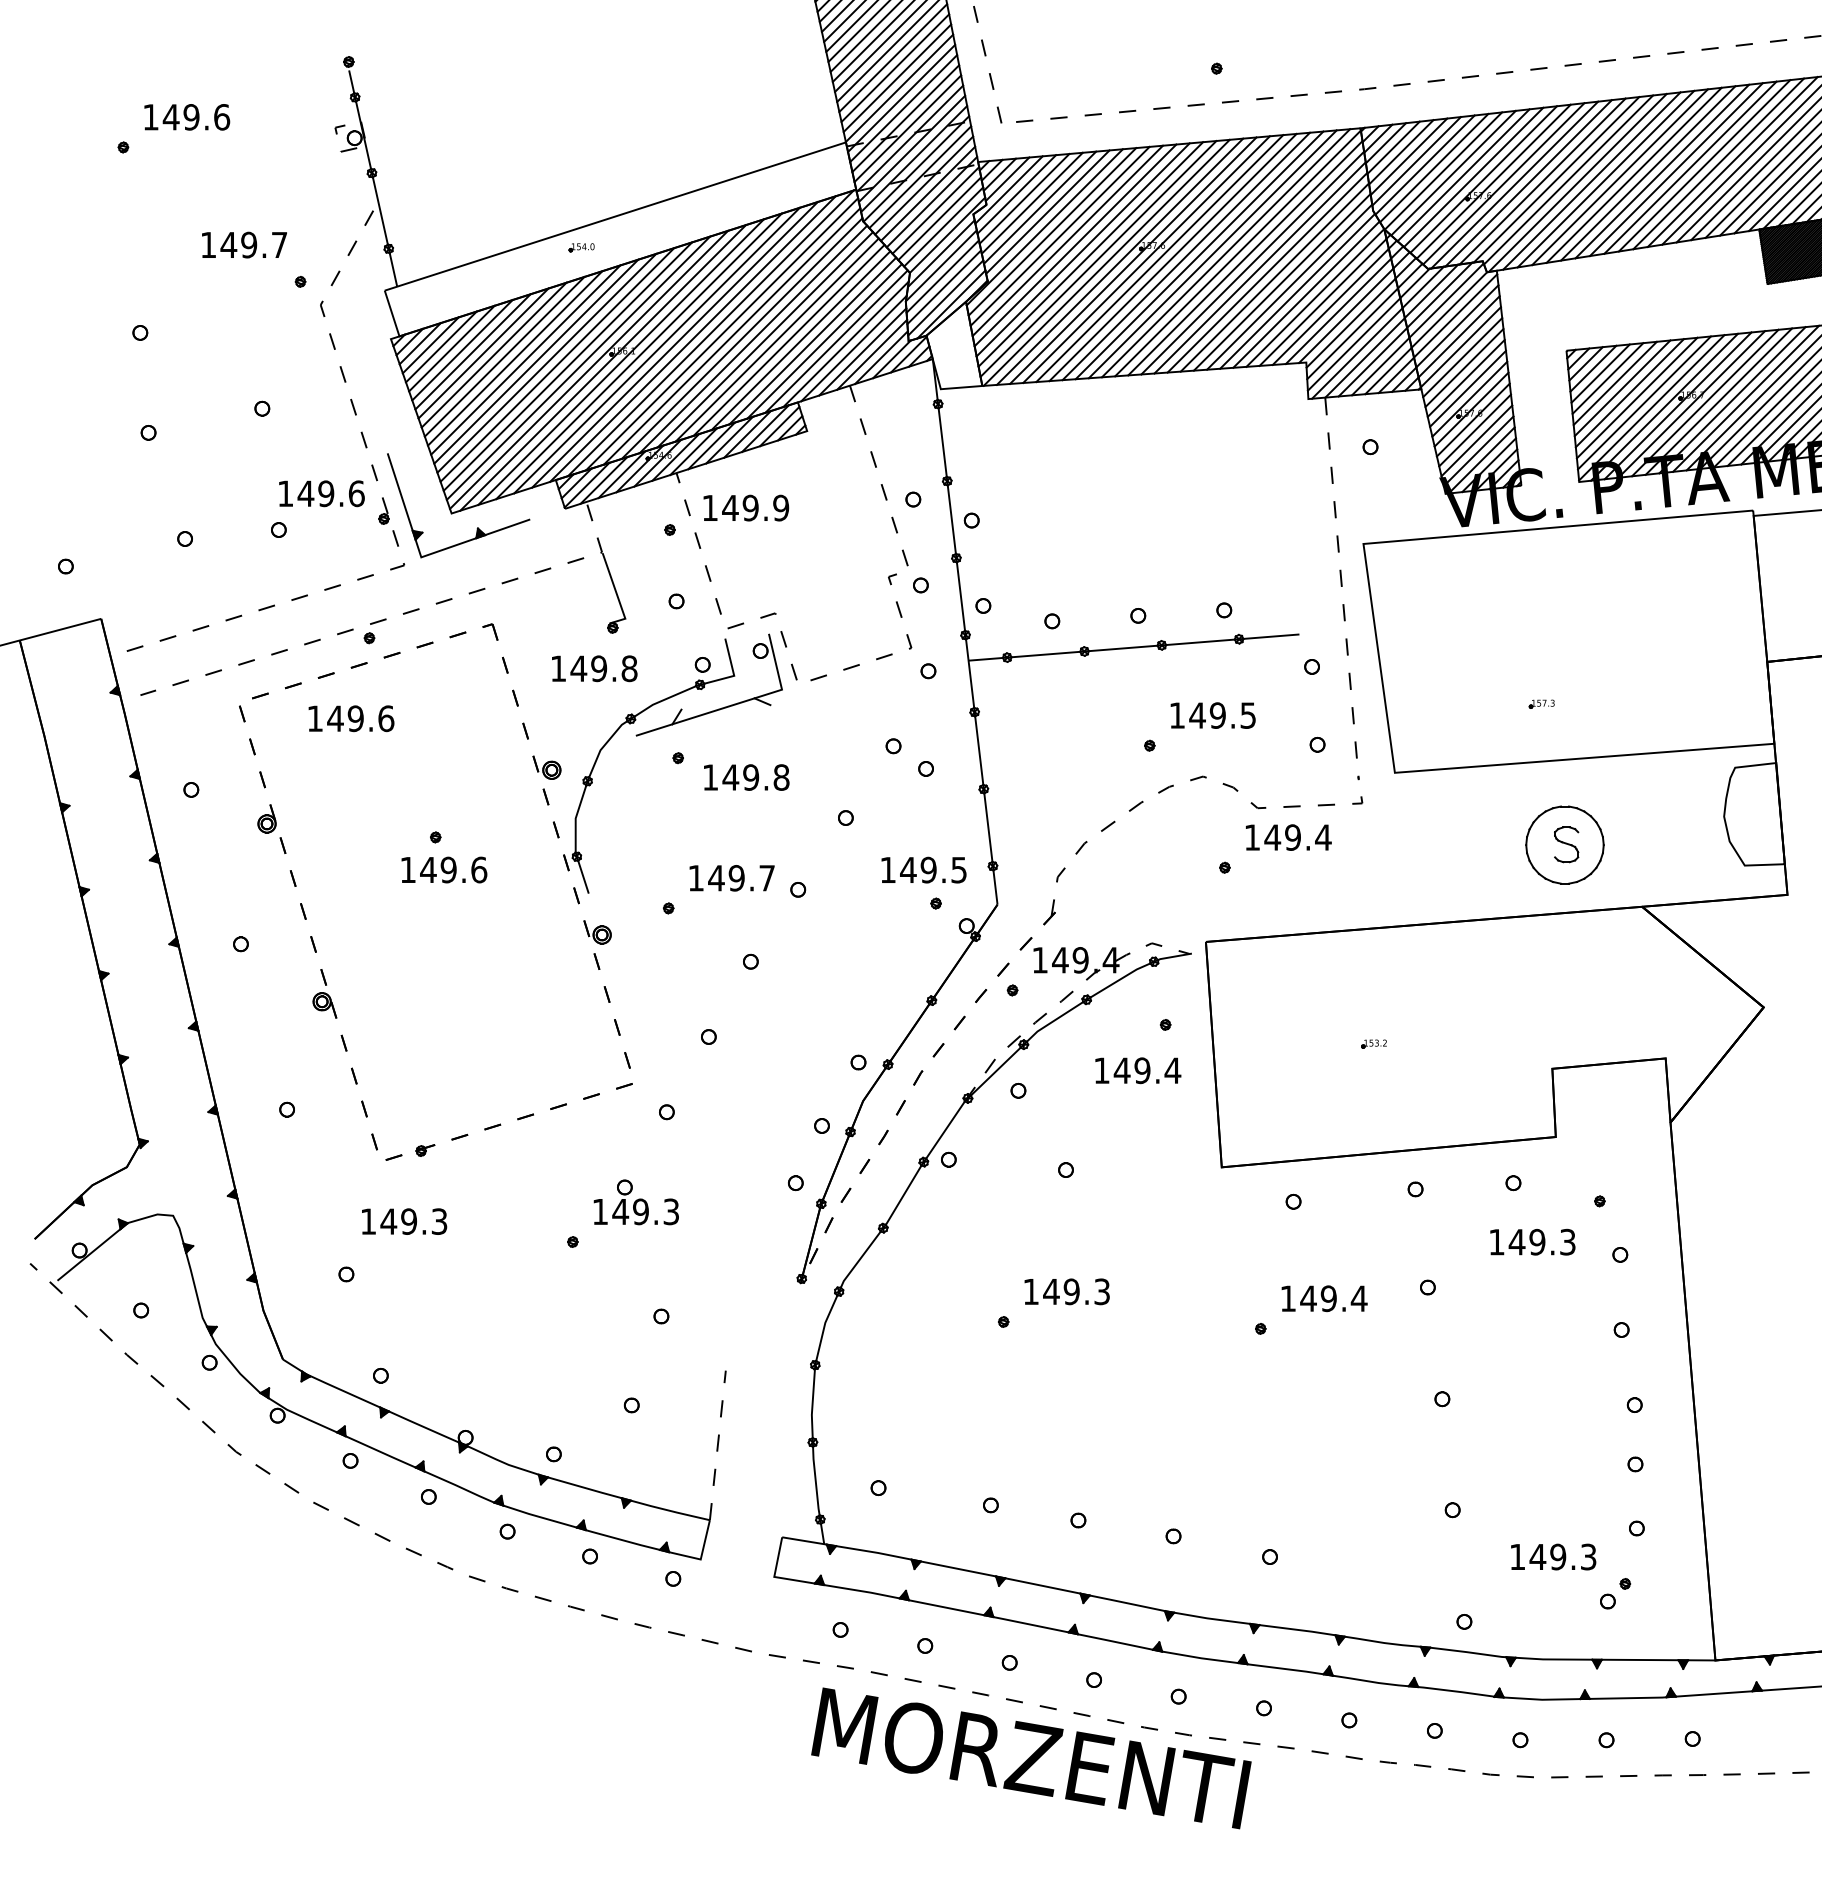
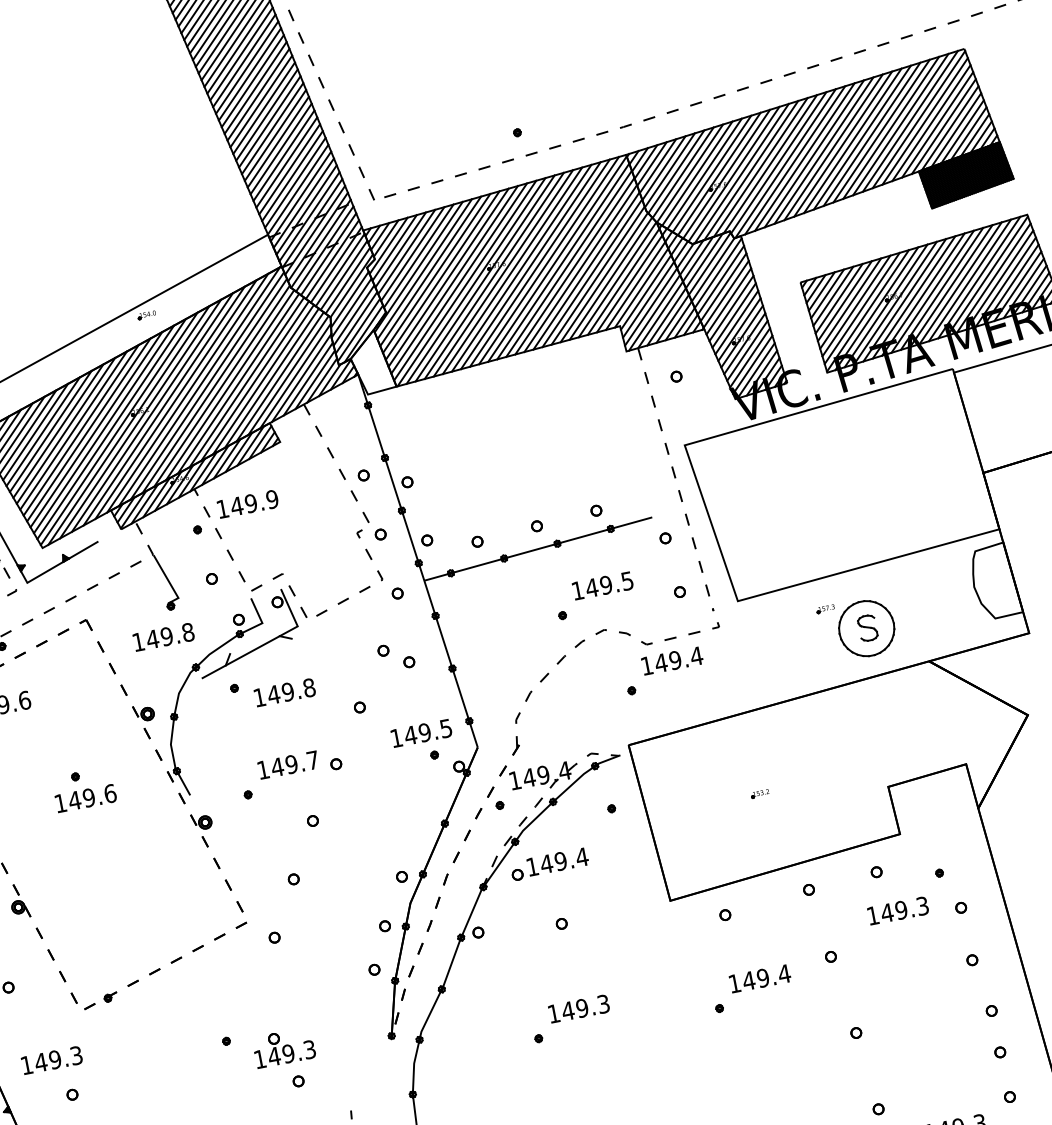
part: (581, 247) -> (146, 315), moved
part: (1541, 703) -> (825, 608), moved
text: (1138, 1070) -> (558, 861), moved
part: (635, 1202) -> (283, 1048), moved
text: (404, 1221) -> (52, 1060), moved

